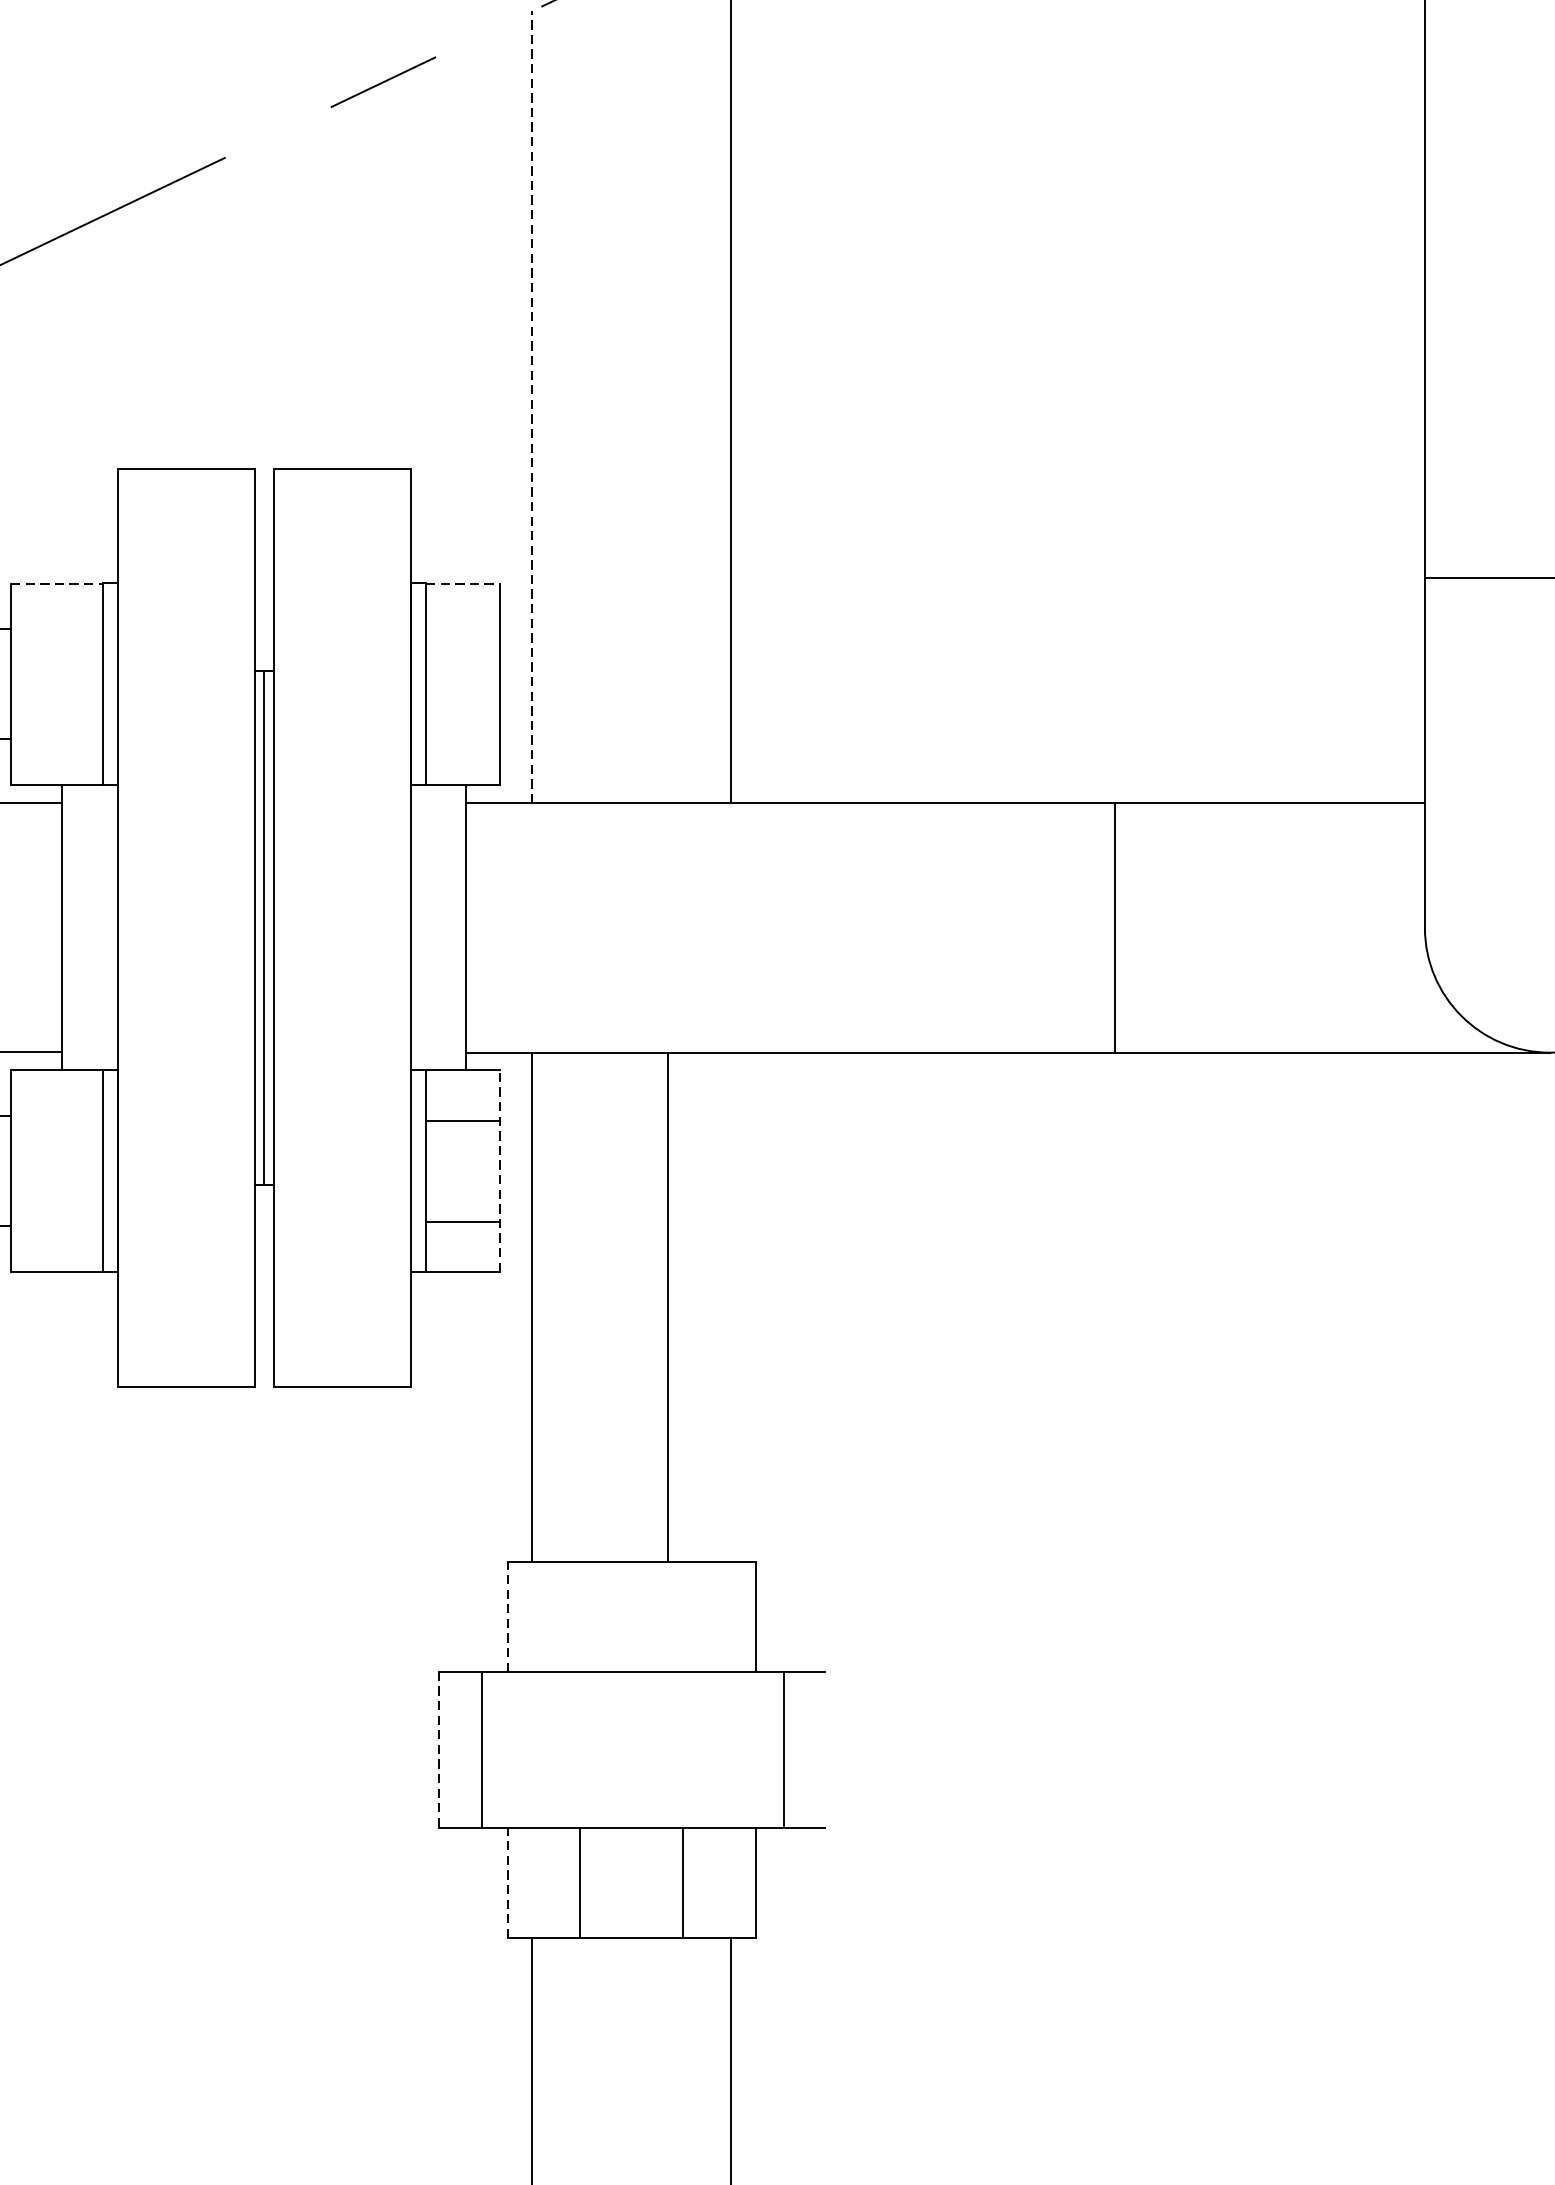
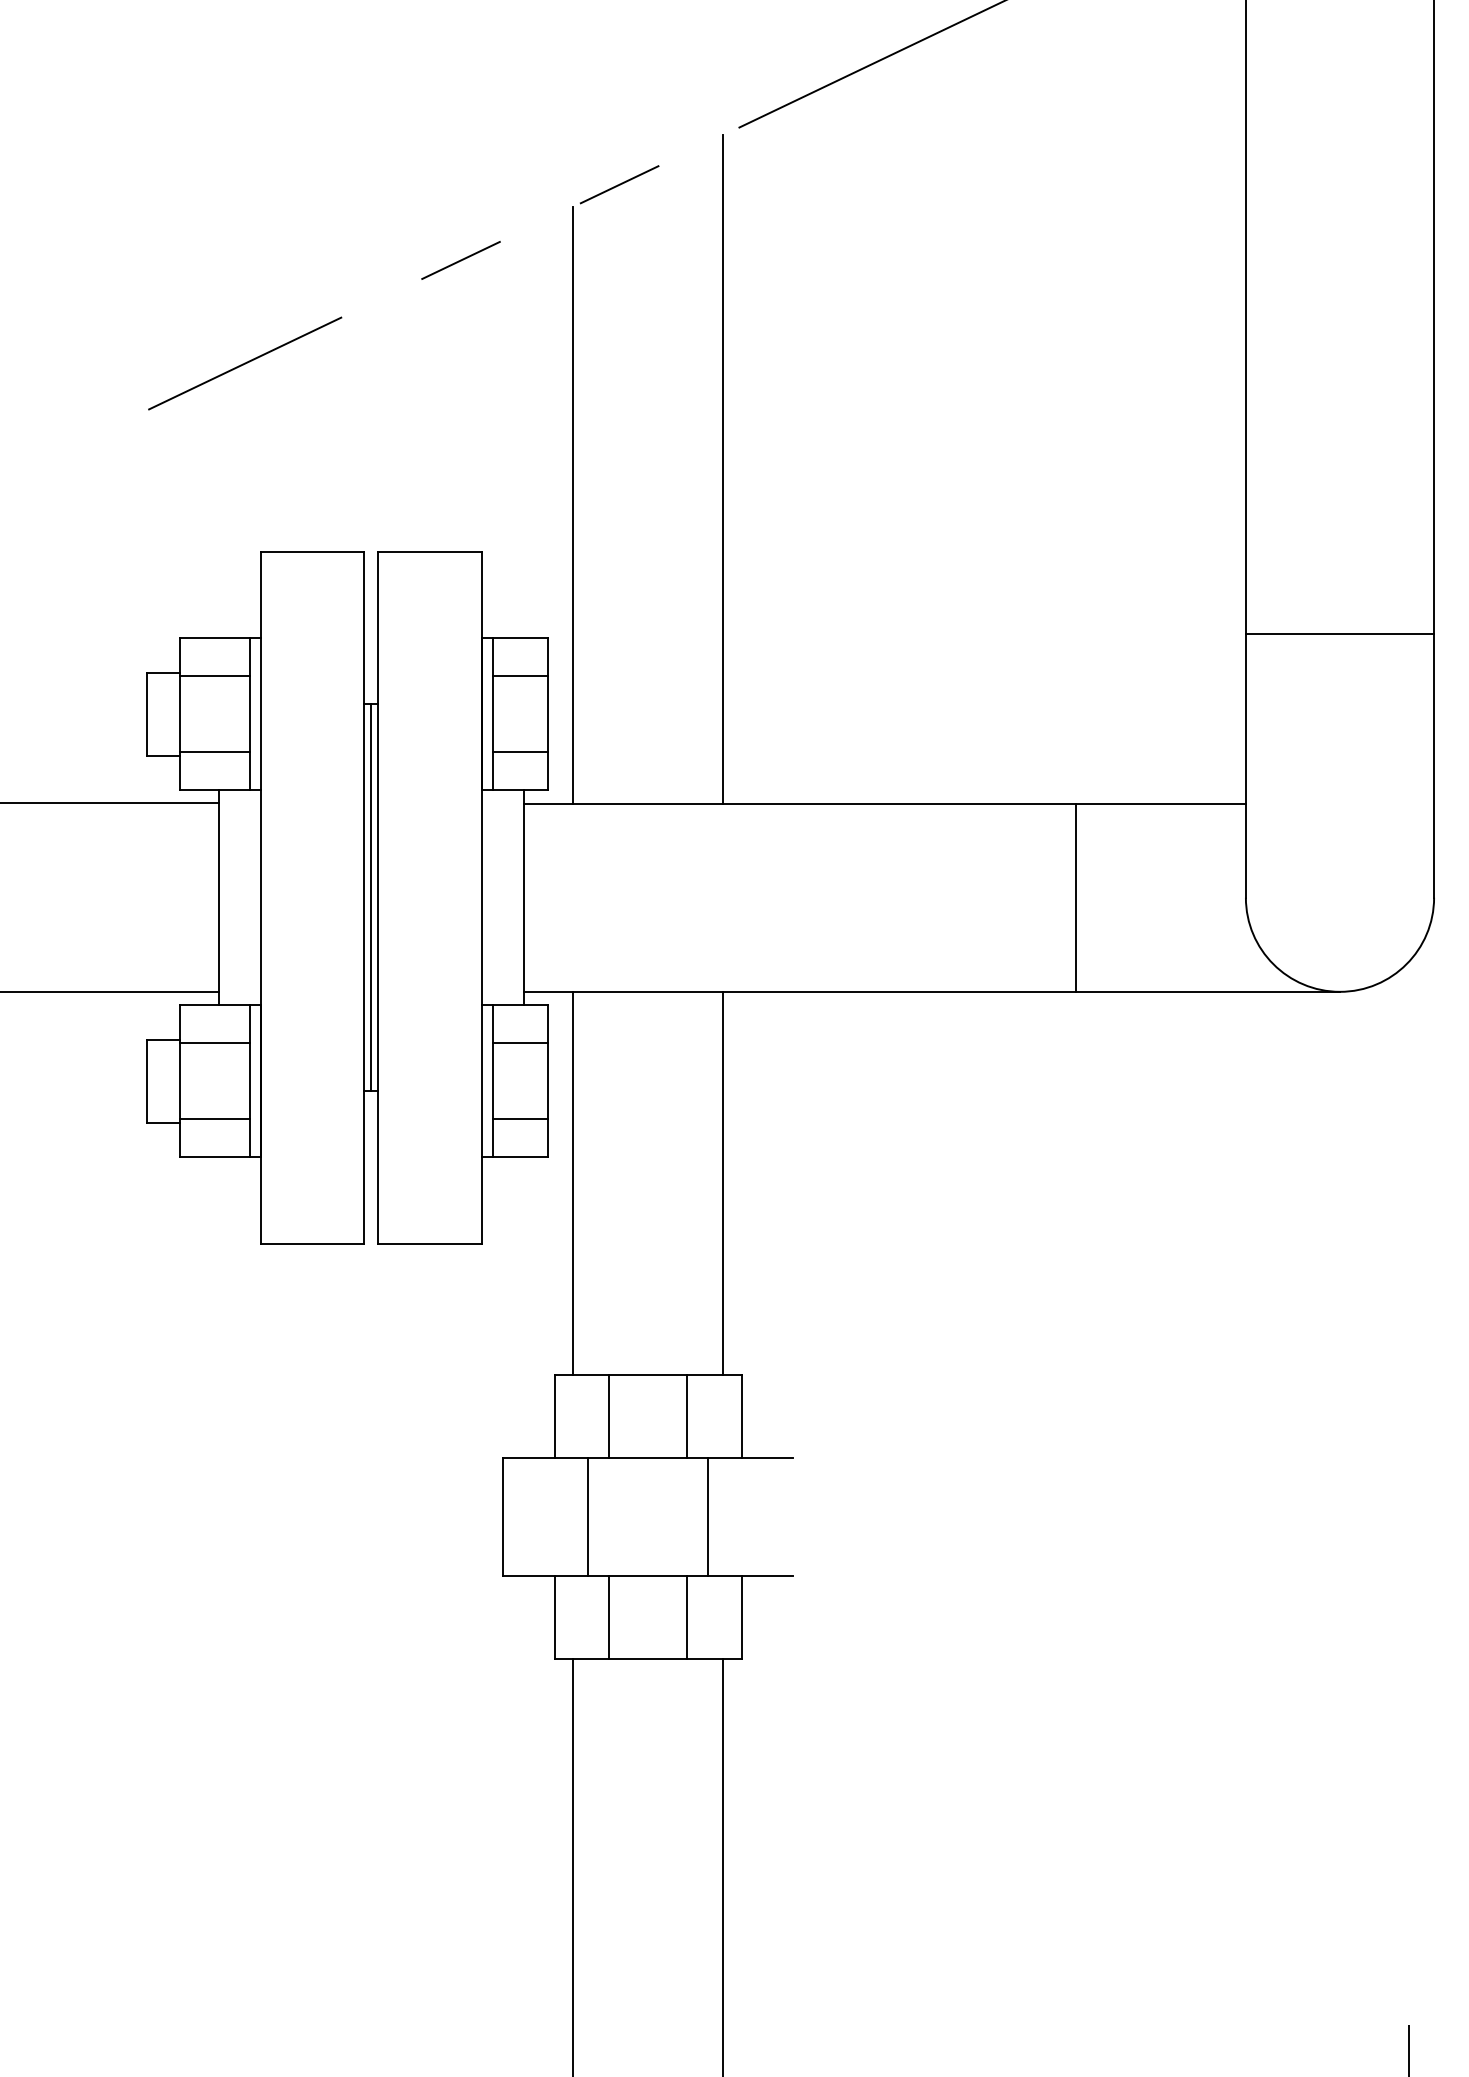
line: (532, 406) -> (573, 504), dashed -> solid
line: (56, 583) -> (214, 638), dashed -> solid
line: (462, 583) -> (520, 638), dashed -> solid
line: (56, 634) -> (214, 676), added
line: (462, 634) -> (520, 676), added
line: (56, 735) -> (214, 752), added
line: (462, 735) -> (520, 752), added
line: (1115, 927) -> (1076, 897), moved
line: (56, 1121) -> (214, 1043), added
line: (499, 1171) -> (548, 1081), dashed -> solid
line: (56, 1222) -> (214, 1119), added
line: (668, 1306) -> (723, 1183), moved
line: (507, 1616) -> (554, 1416), dashed -> solid
line: (580, 1616) -> (609, 1416), added
line: (682, 1616) -> (686, 1416), added
line: (438, 1750) -> (502, 1517), dashed -> solid
line: (480, 1750) -> (587, 1517), moved
line: (784, 1750) -> (708, 1517), moved
line: (507, 1882) -> (554, 1617), dashed -> solid

